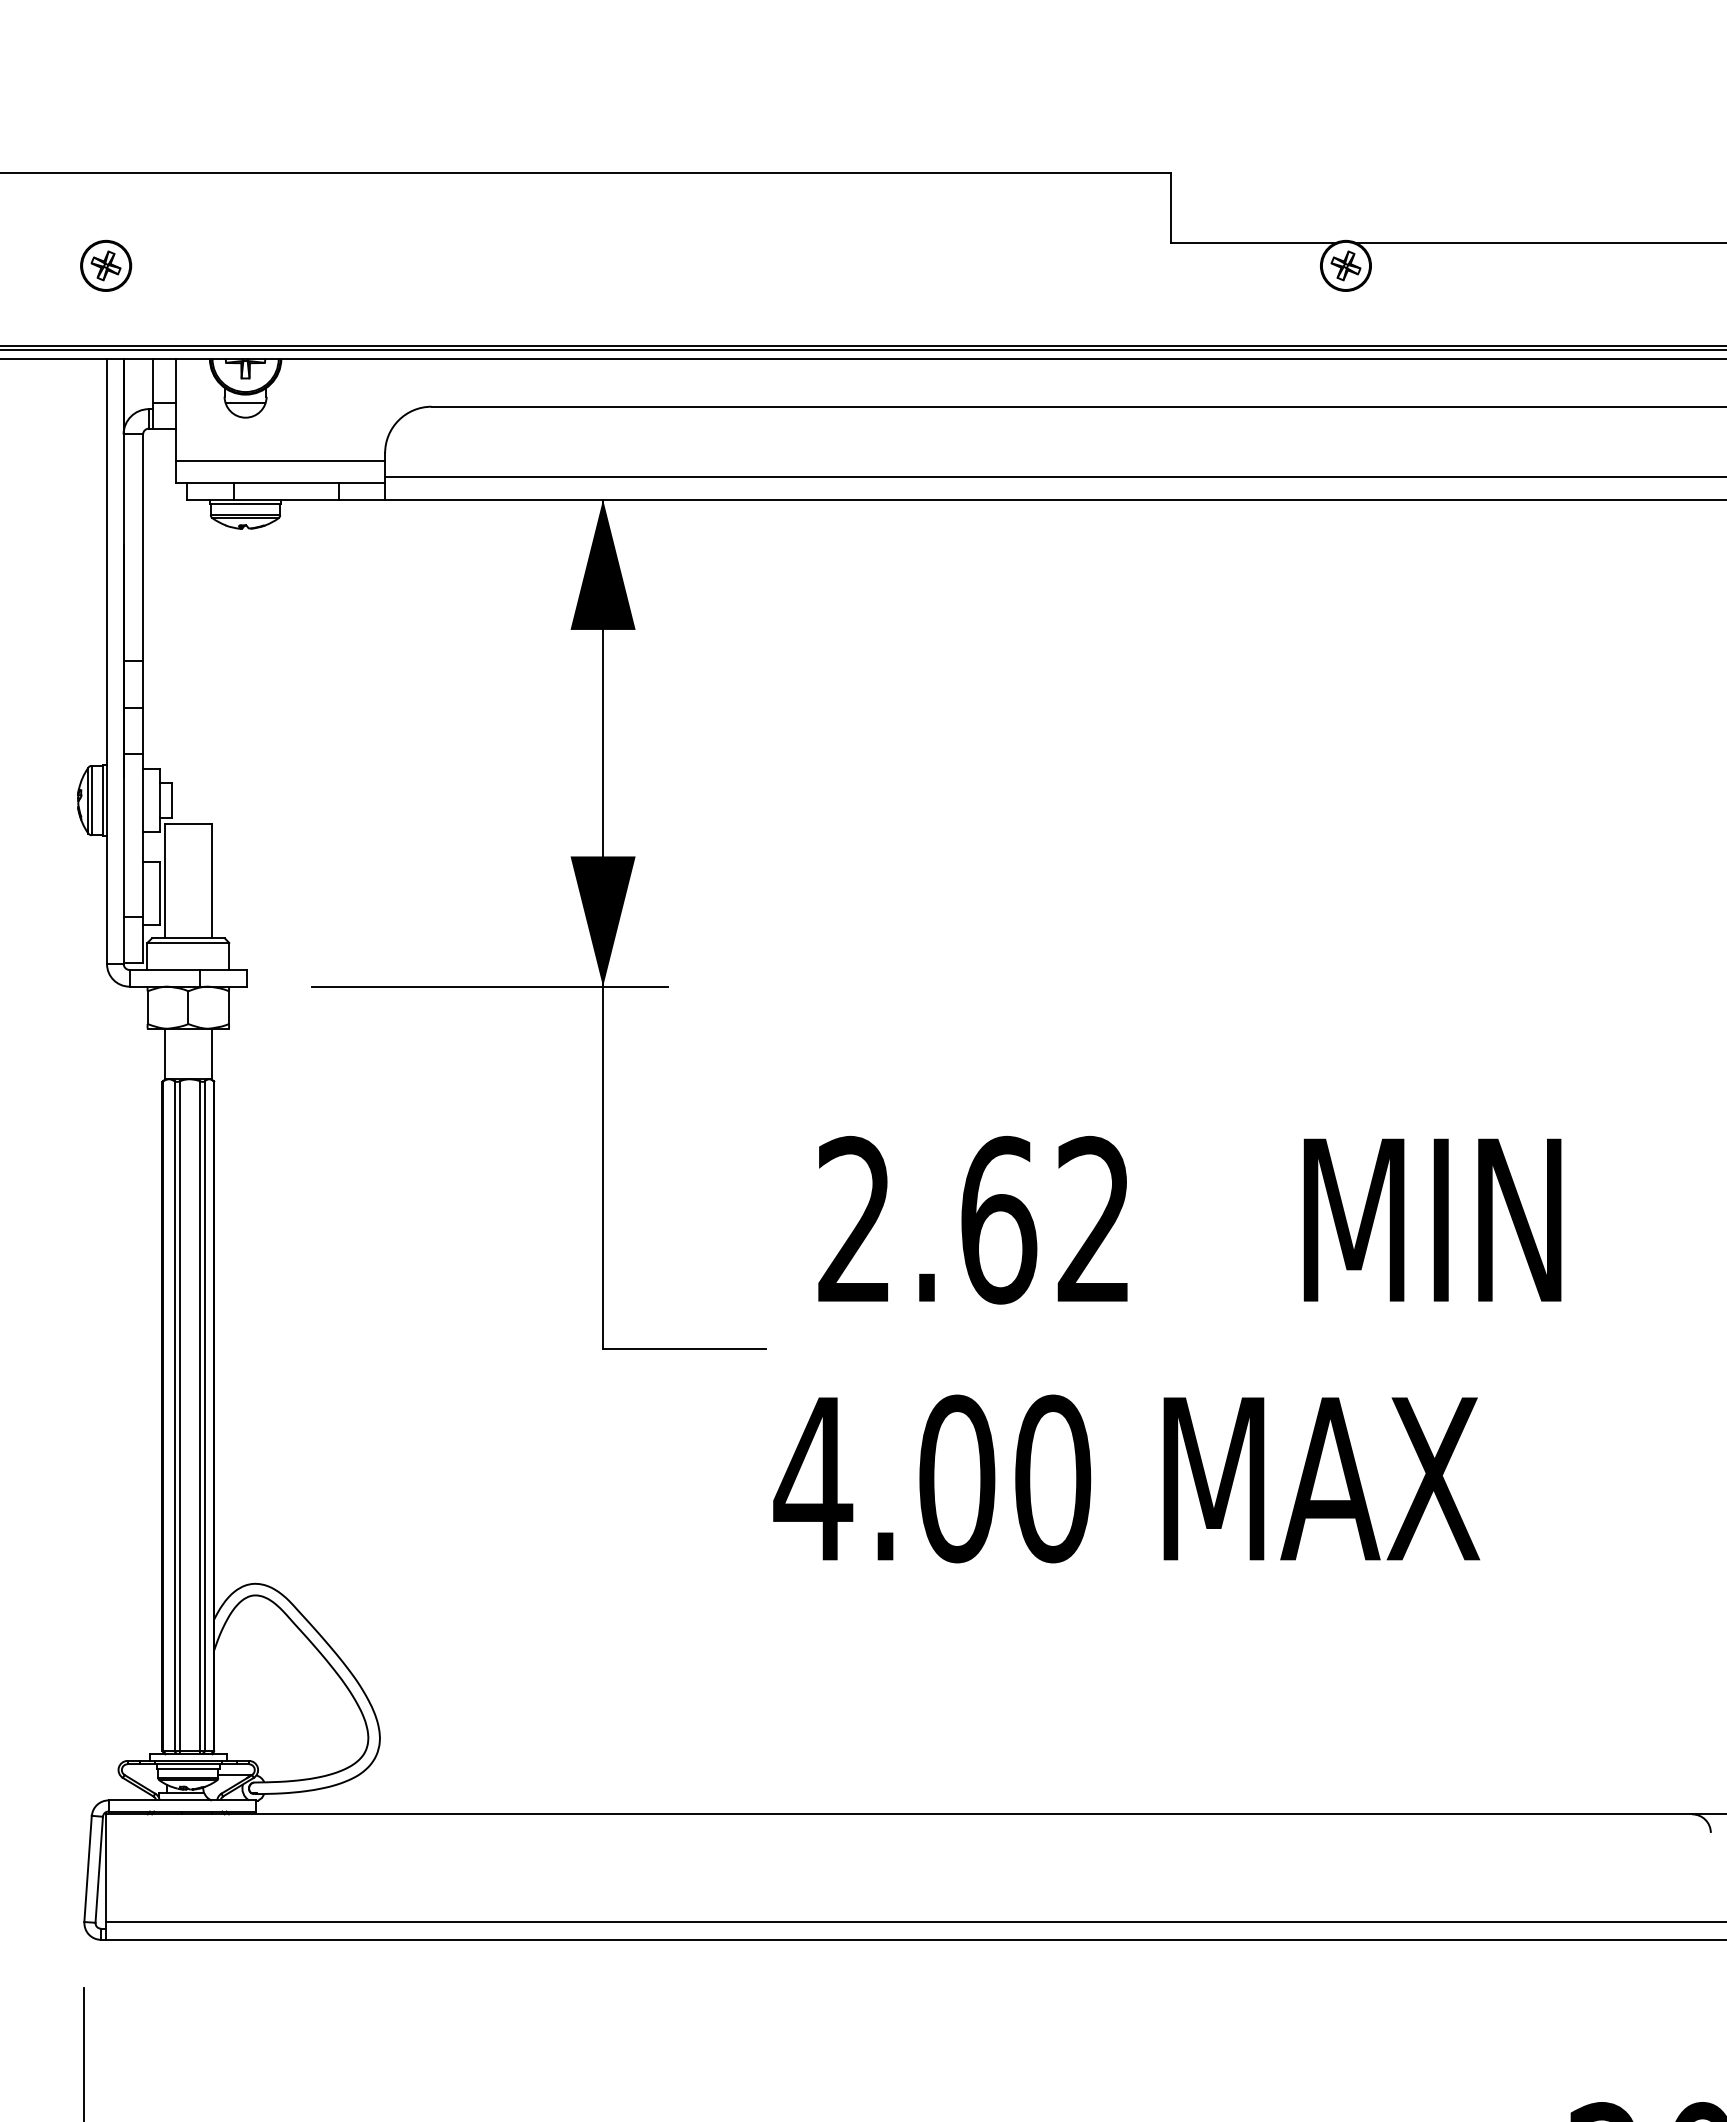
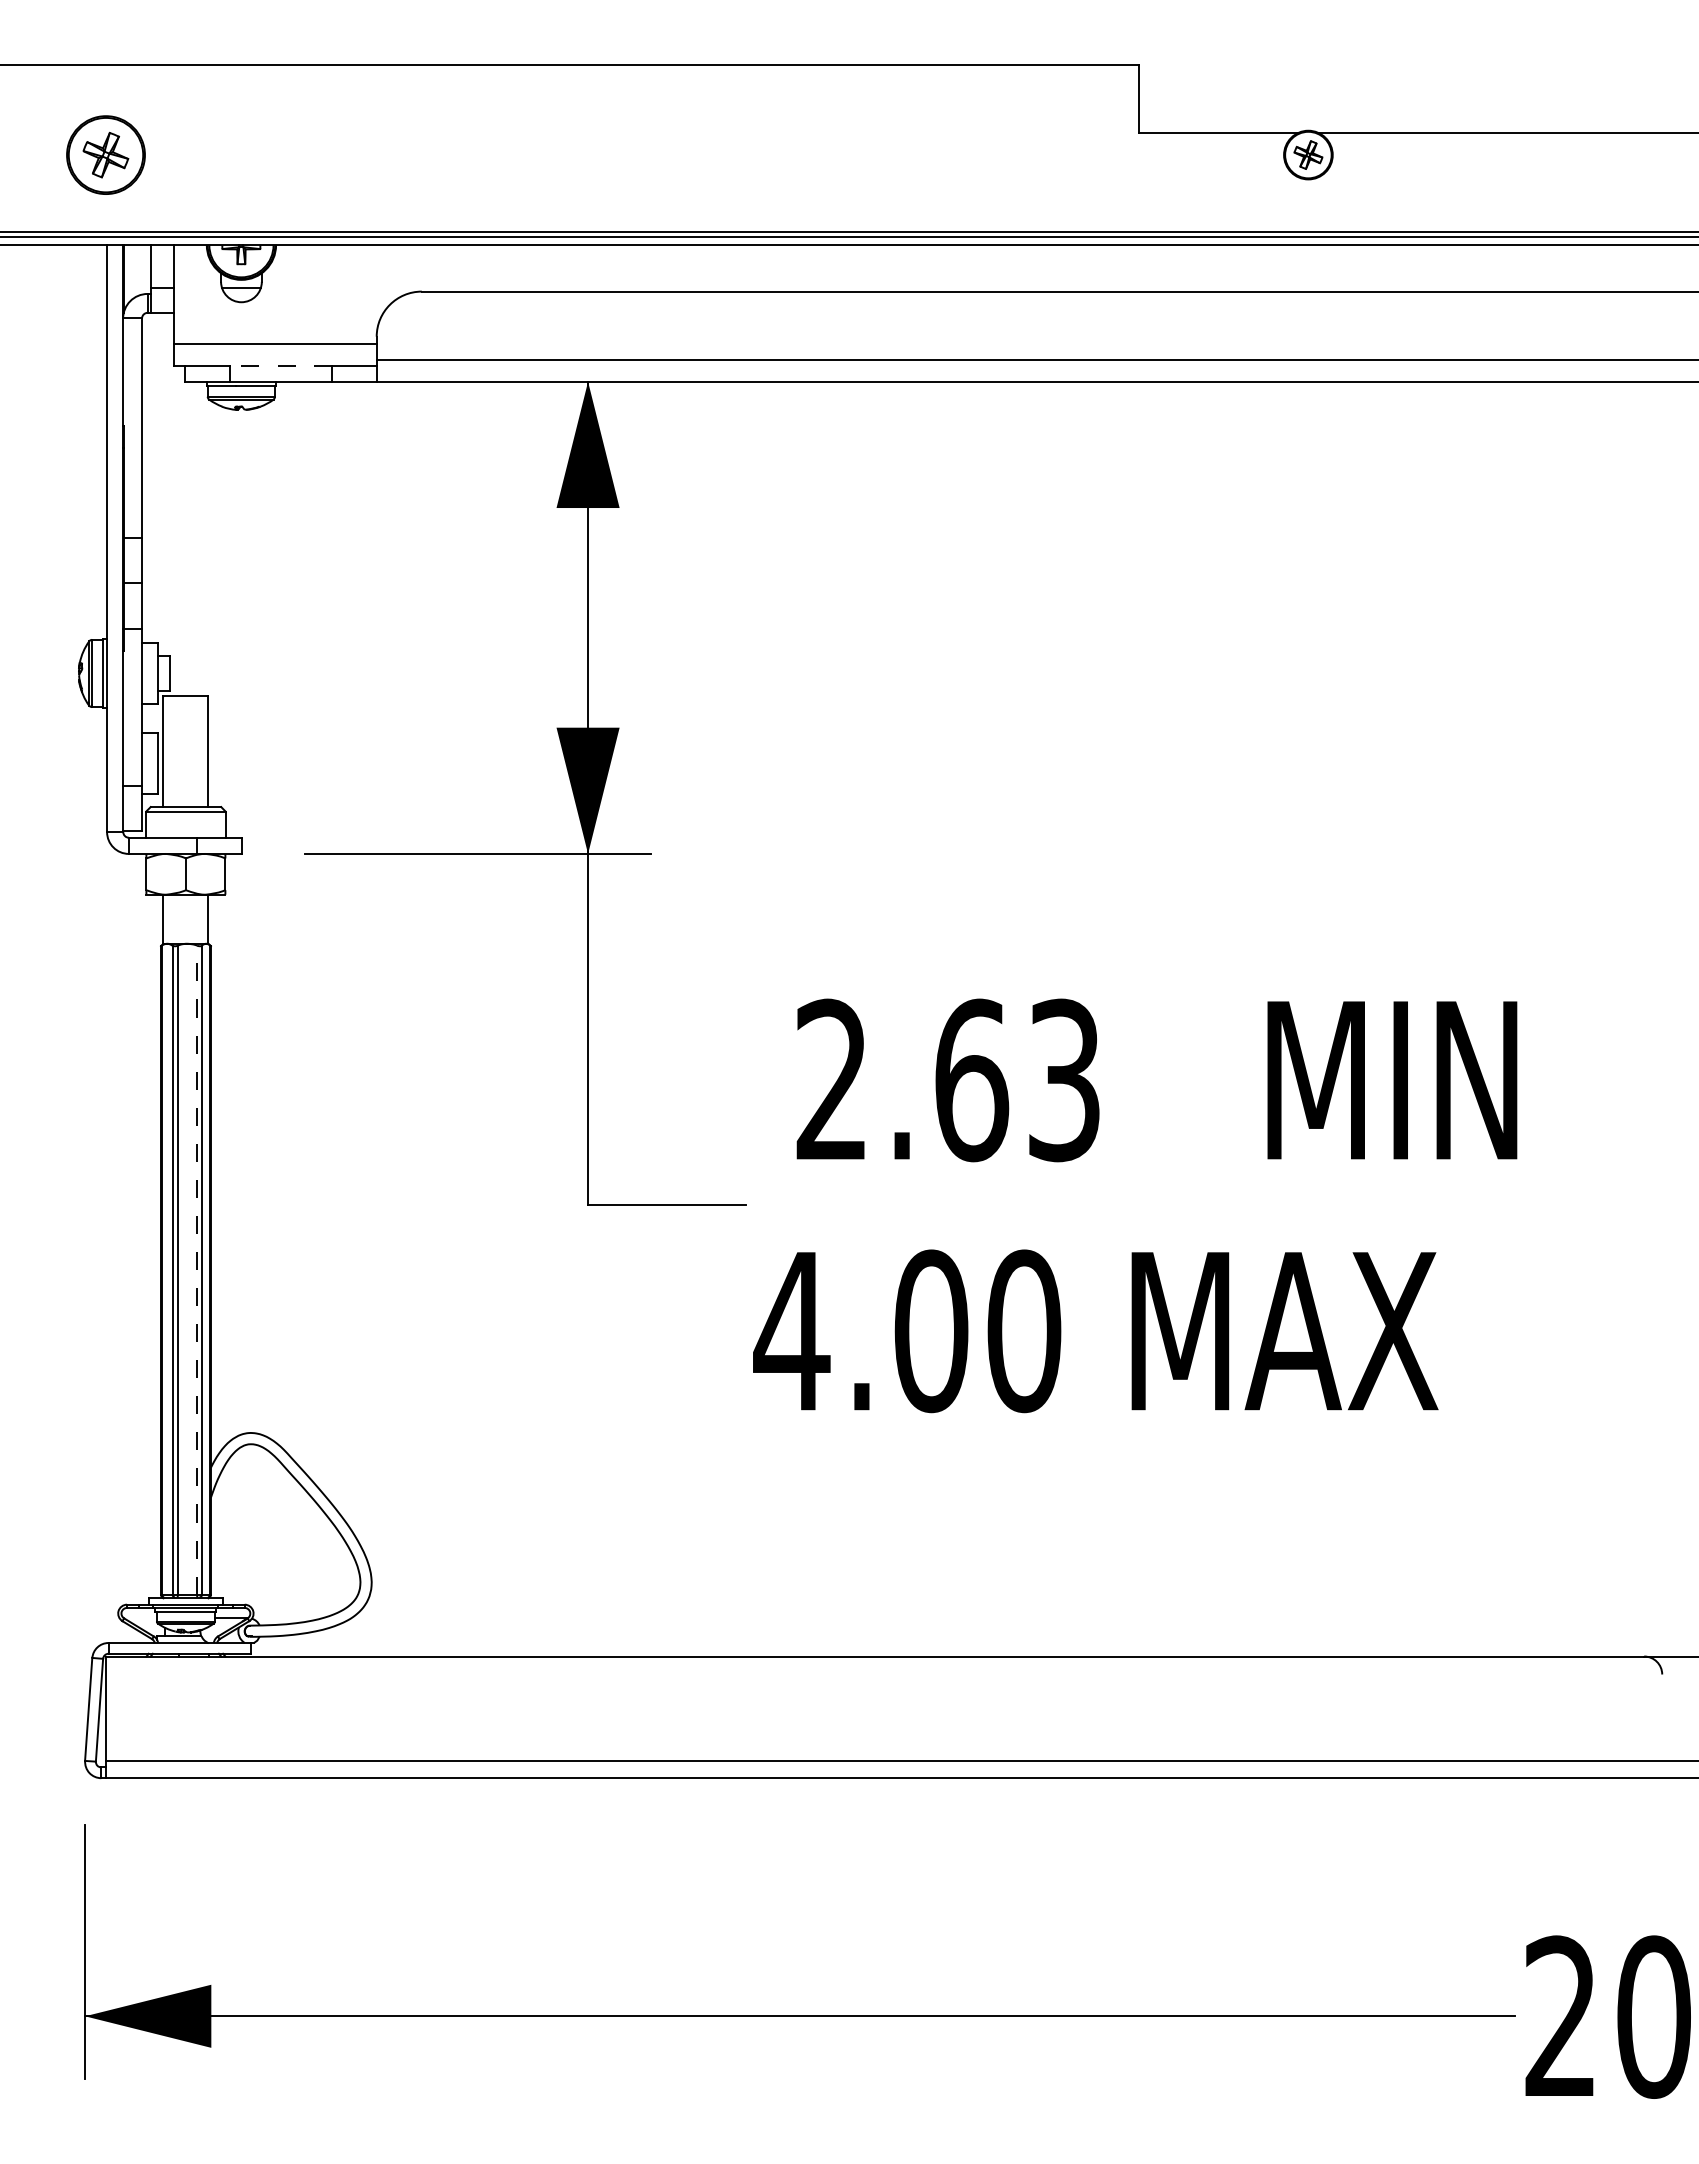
part: (106, 265) -> (106, 154), size x1.6
line: (285, 482) -> (280, 365), solid -> dashed
text: (1094, 1220) -> (1064, 1080), 2.62 -> 2.63
line: (200, 1415) -> (197, 1269), solid -> dashed

